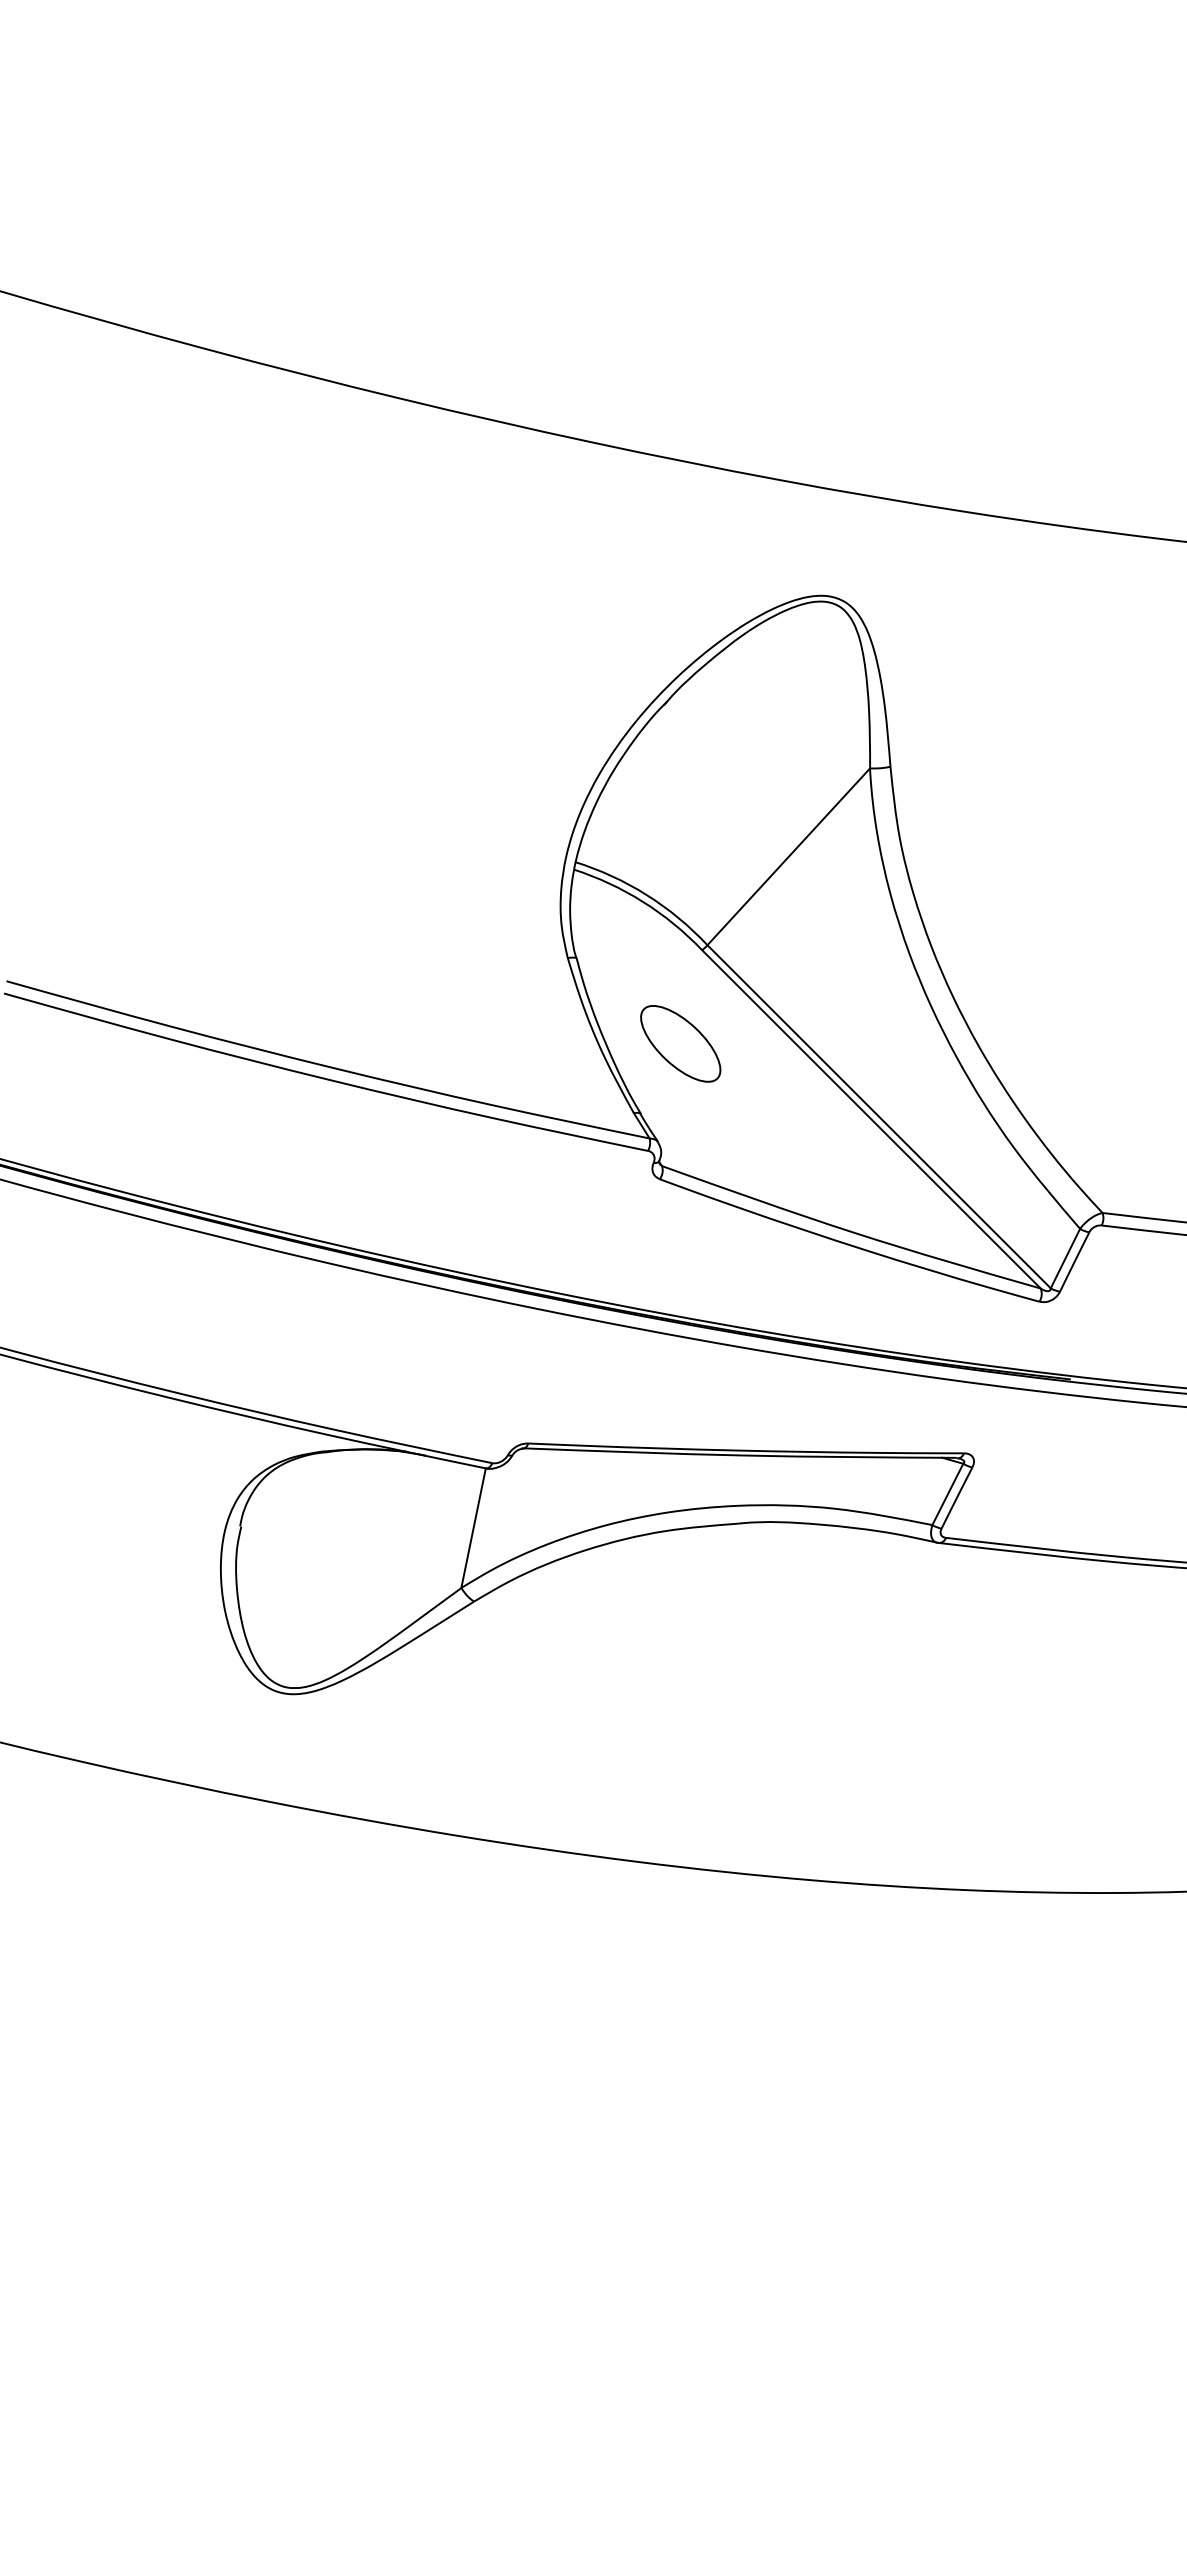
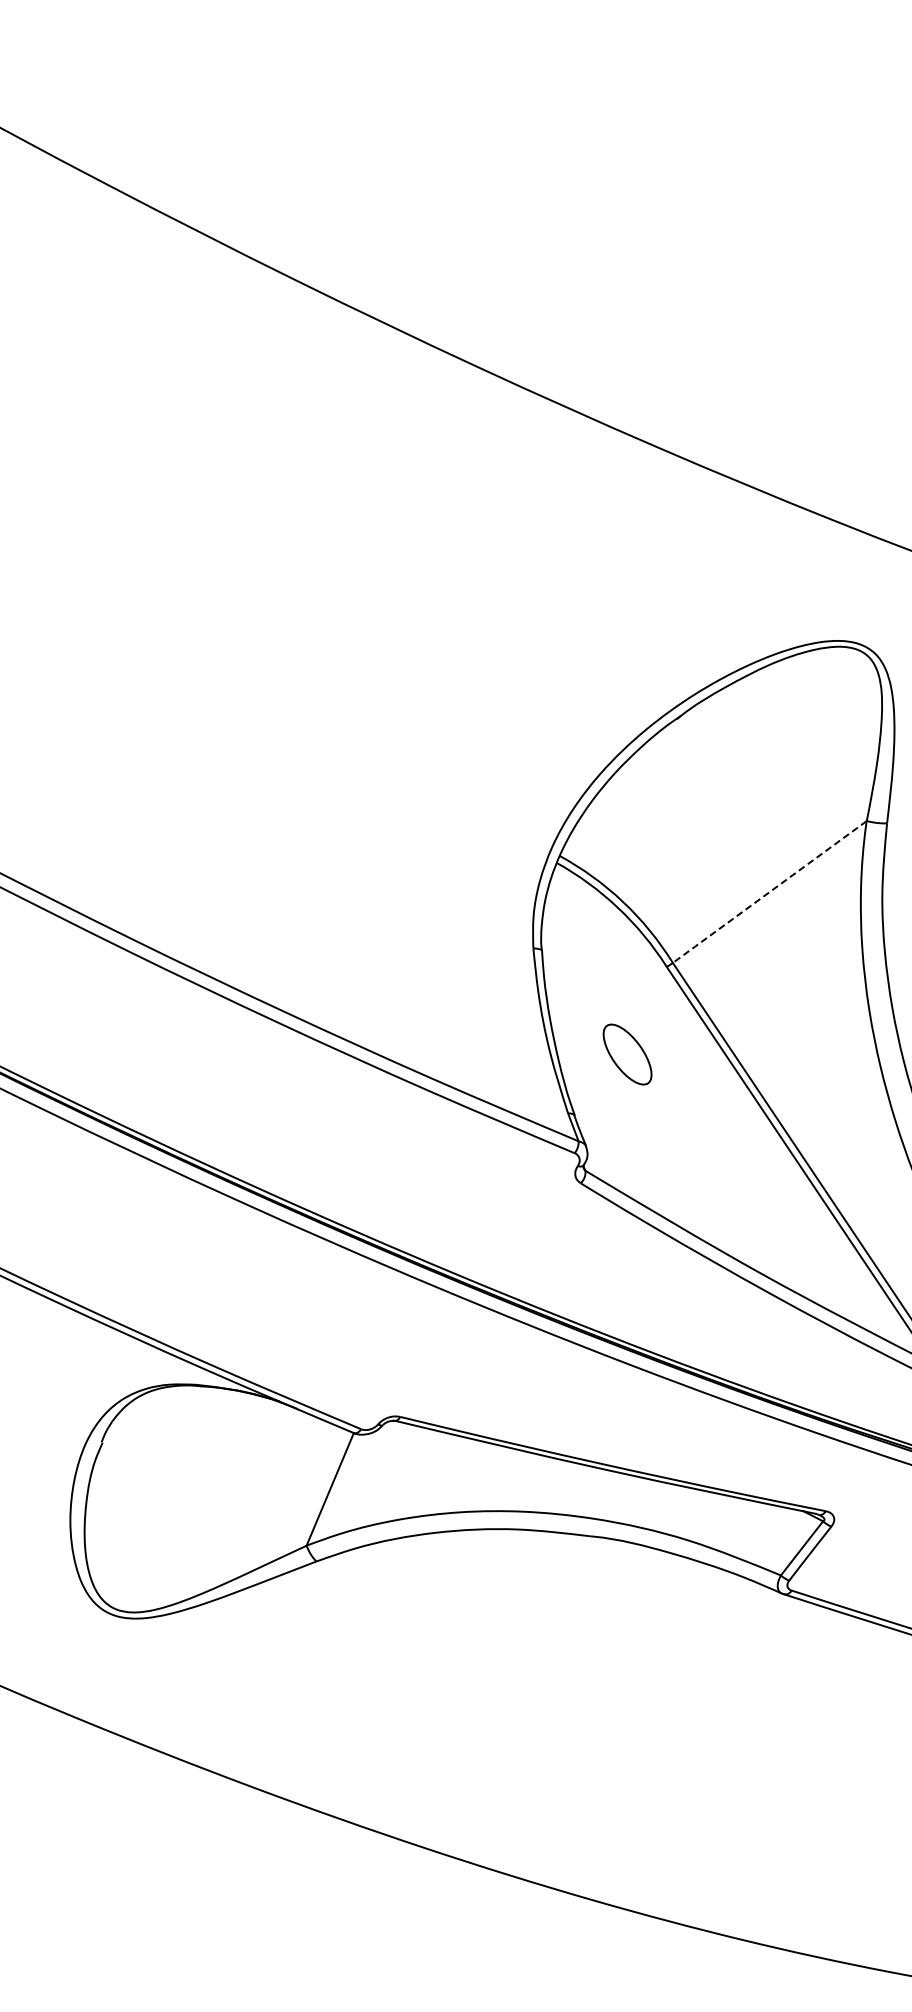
line: (788, 857) -> (769, 892), solid -> dashed
part: (680, 1043) -> (627, 1054), size x0.7

